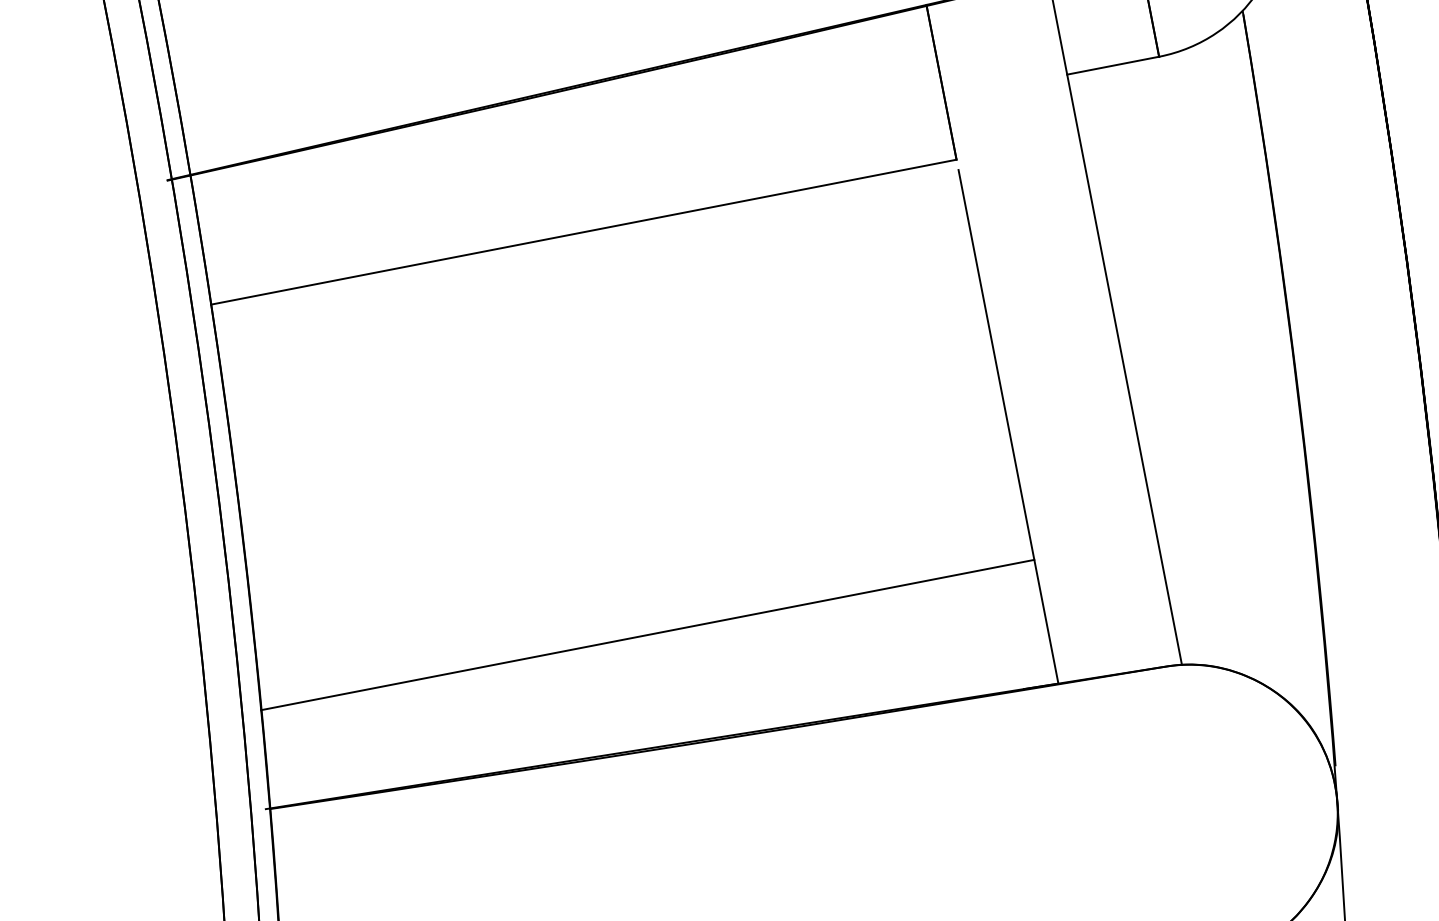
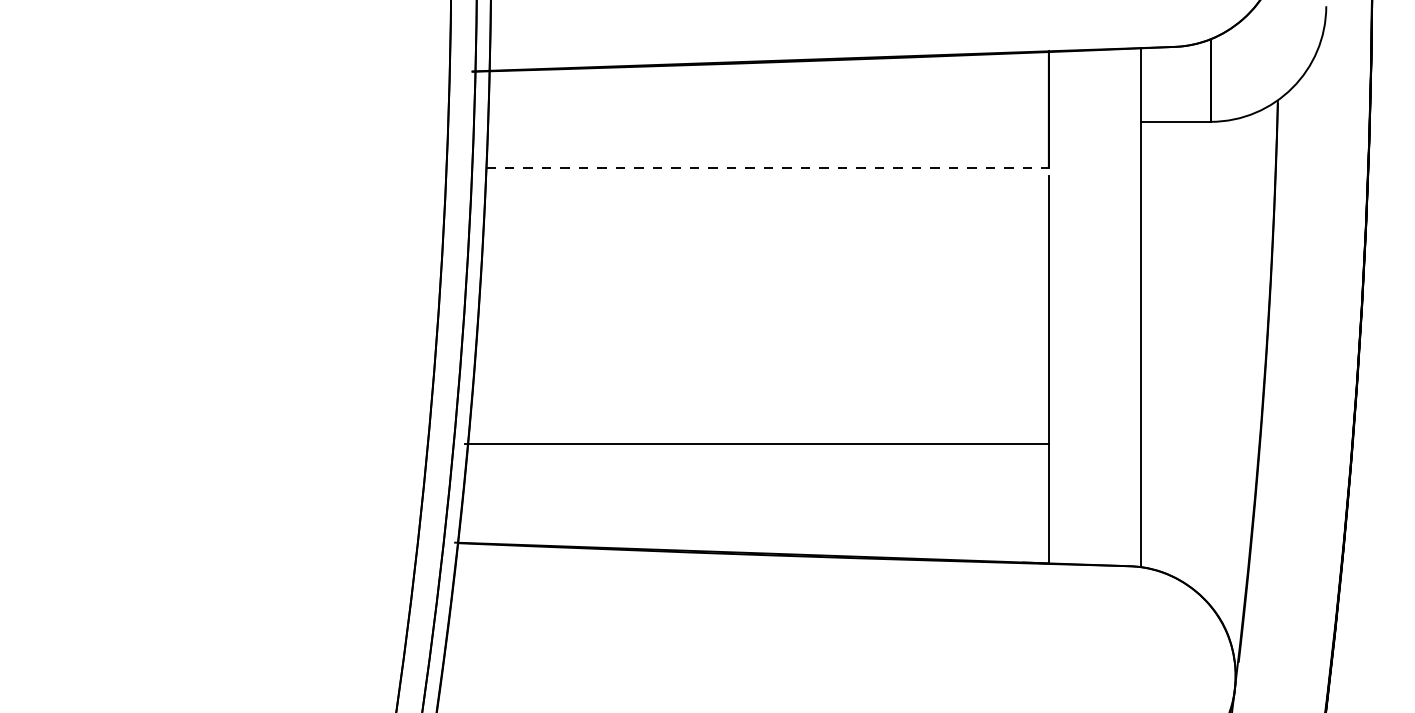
line: (585, 232) -> (768, 168), solid -> dashed
line: (647, 635) -> (756, 444), moved

